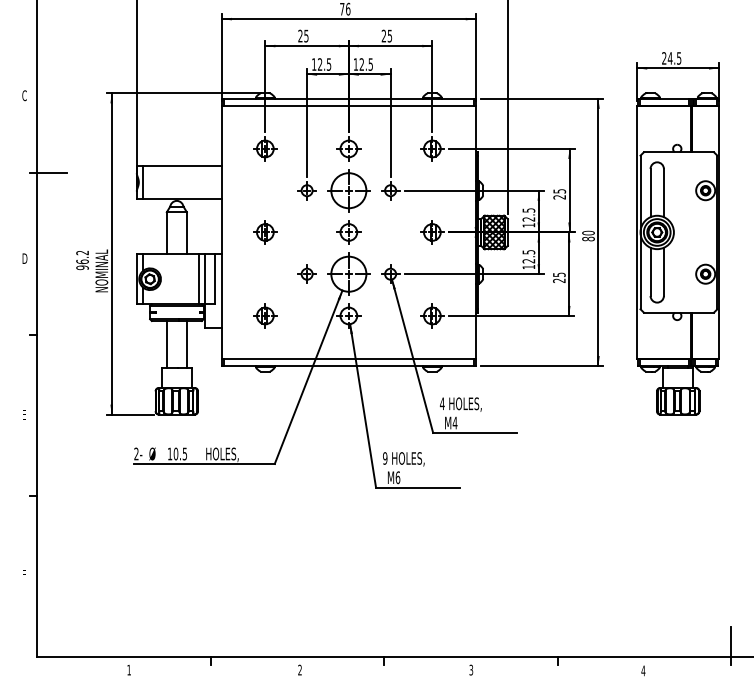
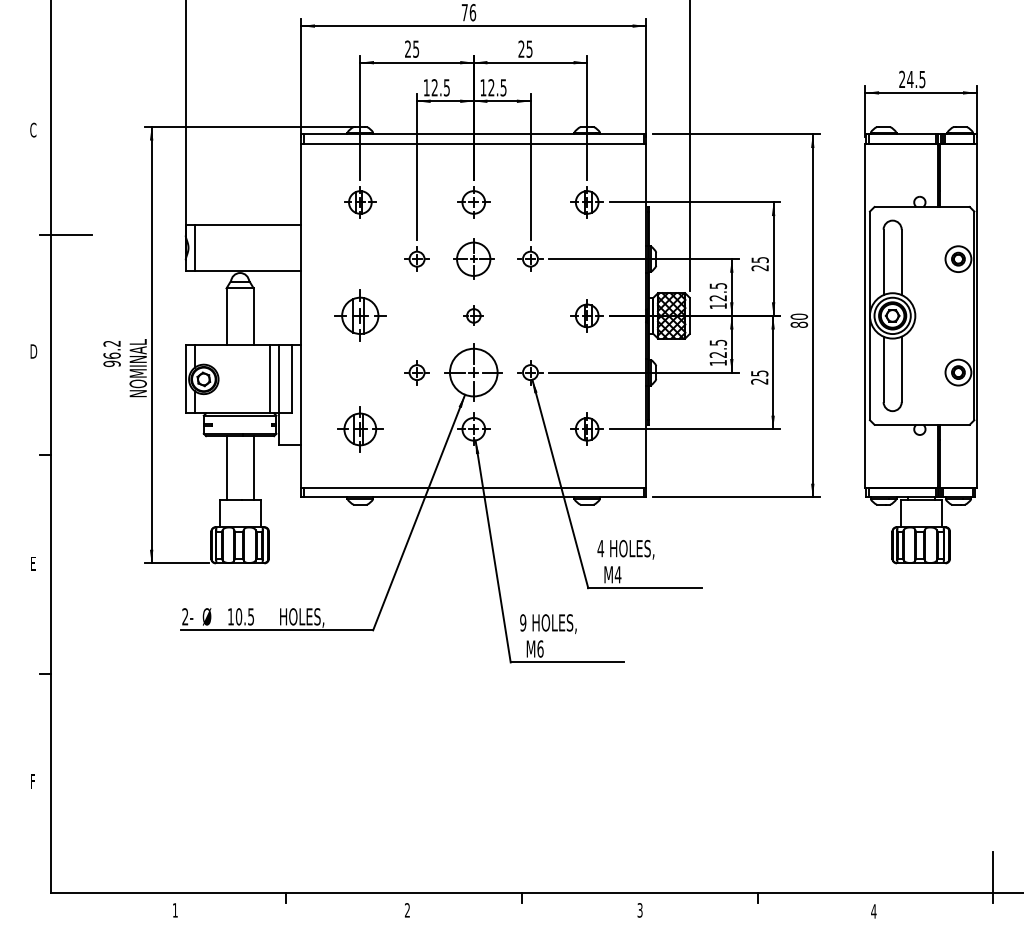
part: (348, 190) -> (473, 259), size x0.7
part: (265, 232) -> (360, 315), size x1.6
part: (348, 232) -> (473, 315), size x0.6
part: (265, 315) -> (360, 428), size x1.4

